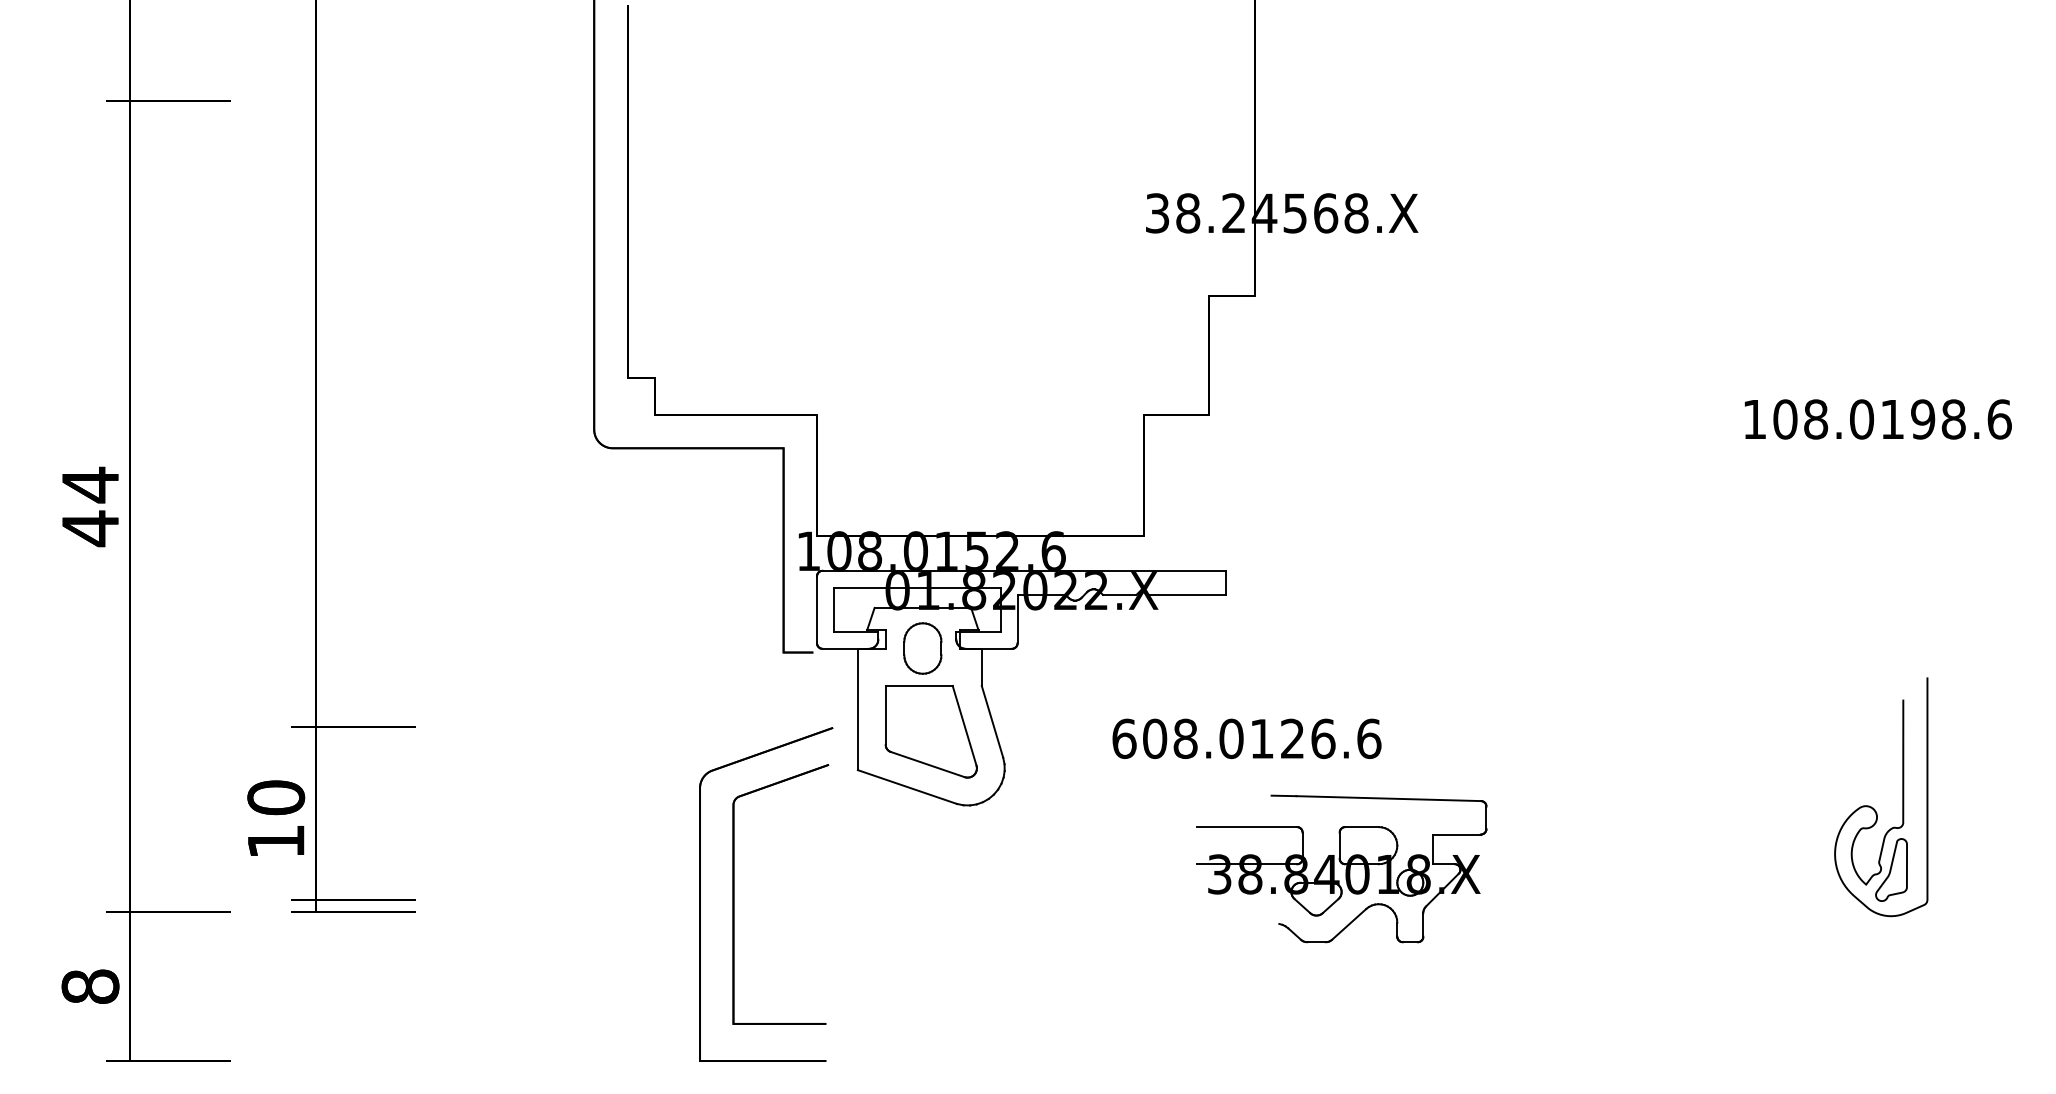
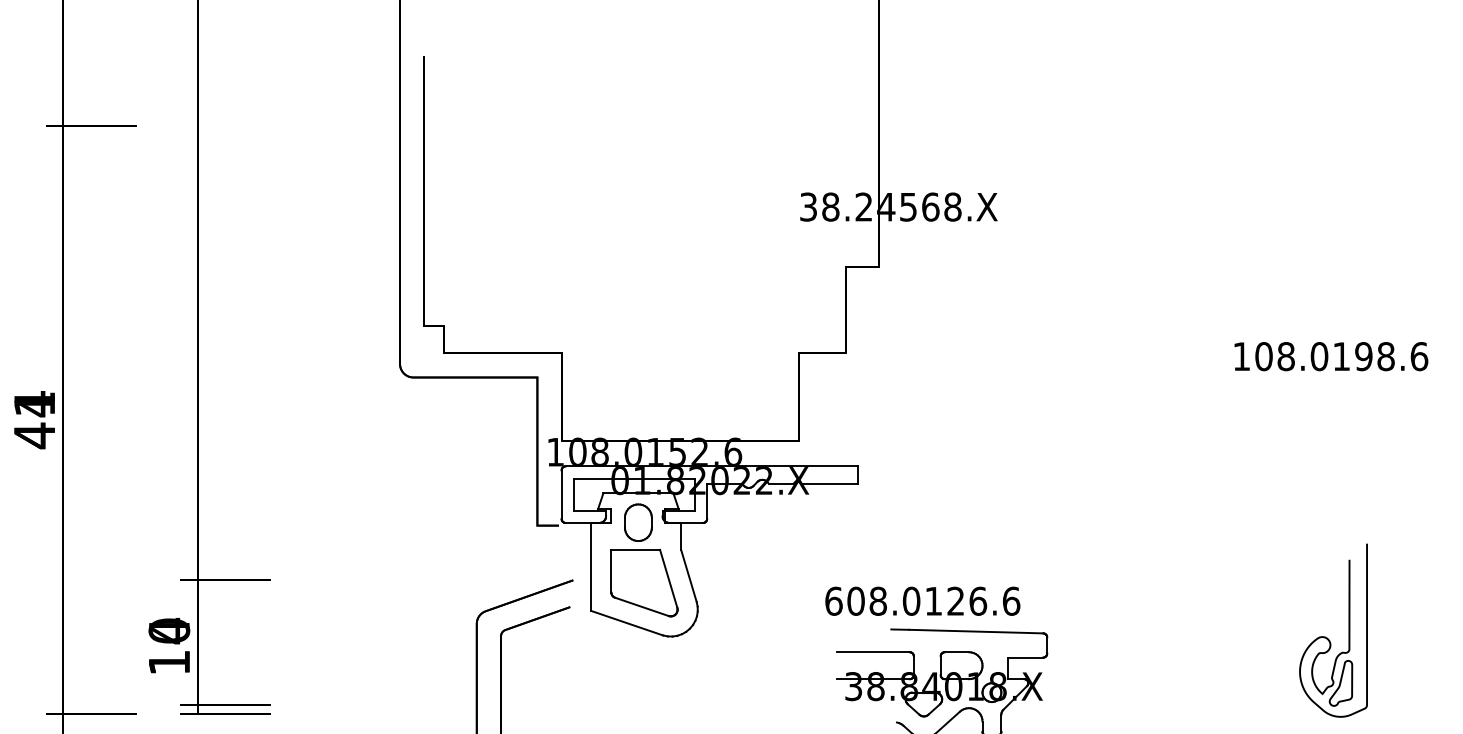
text: (90, 484) -> (34, 403), 44 -> 41
text: (1246, 738) -> (922, 601), moved
text: (276, 797) -> (169, 630), 10 -> 14

